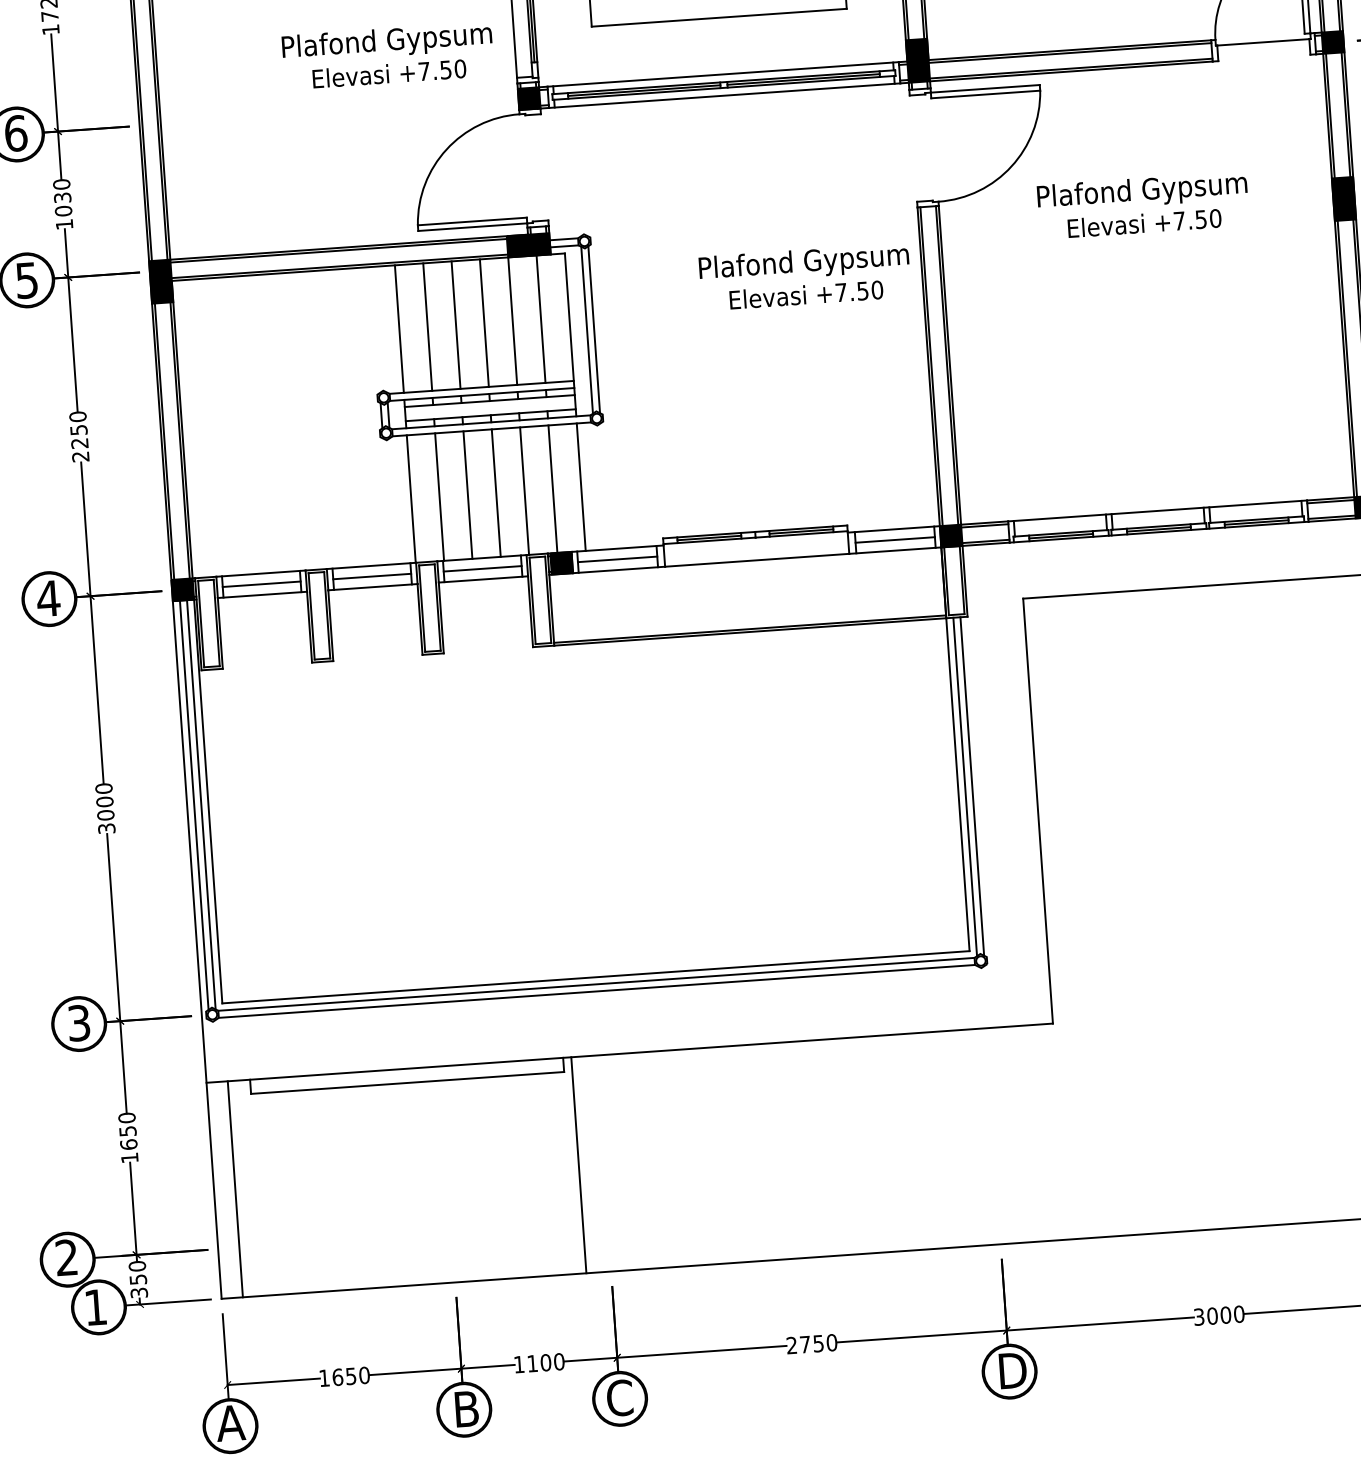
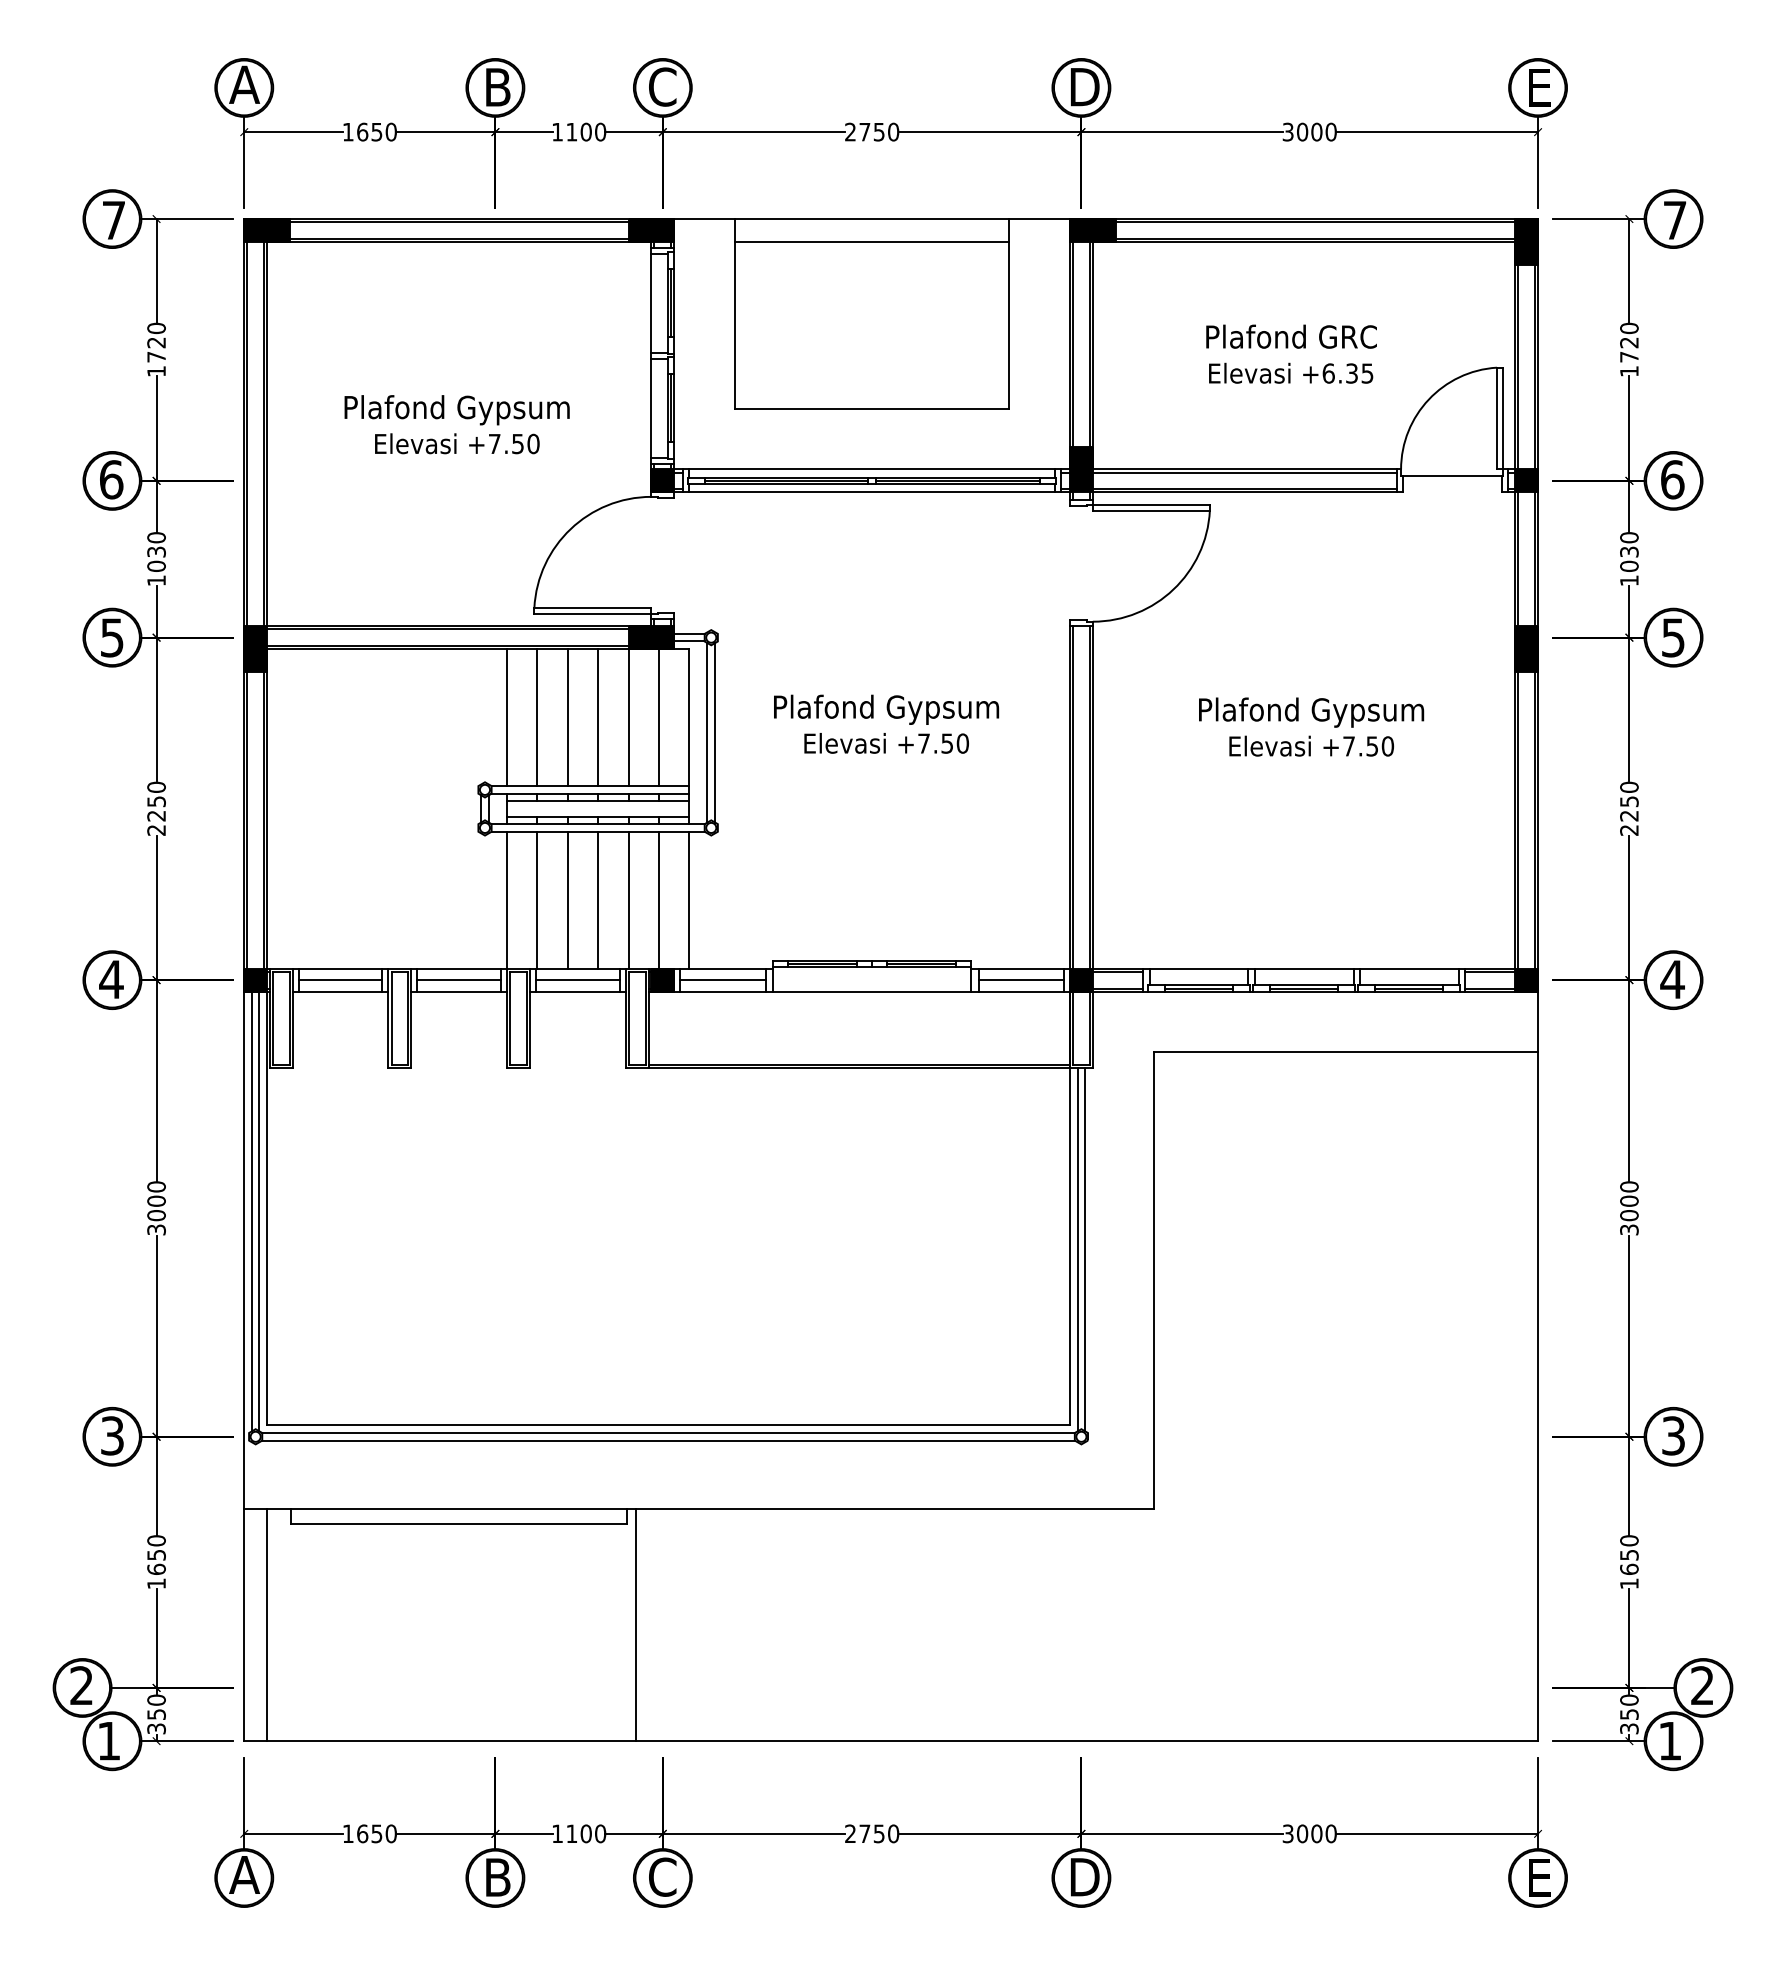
text: (387, 55) -> (456, 424), moved
text: (1143, 204) -> (1311, 726), moved
text: (805, 276) -> (886, 723), moved

